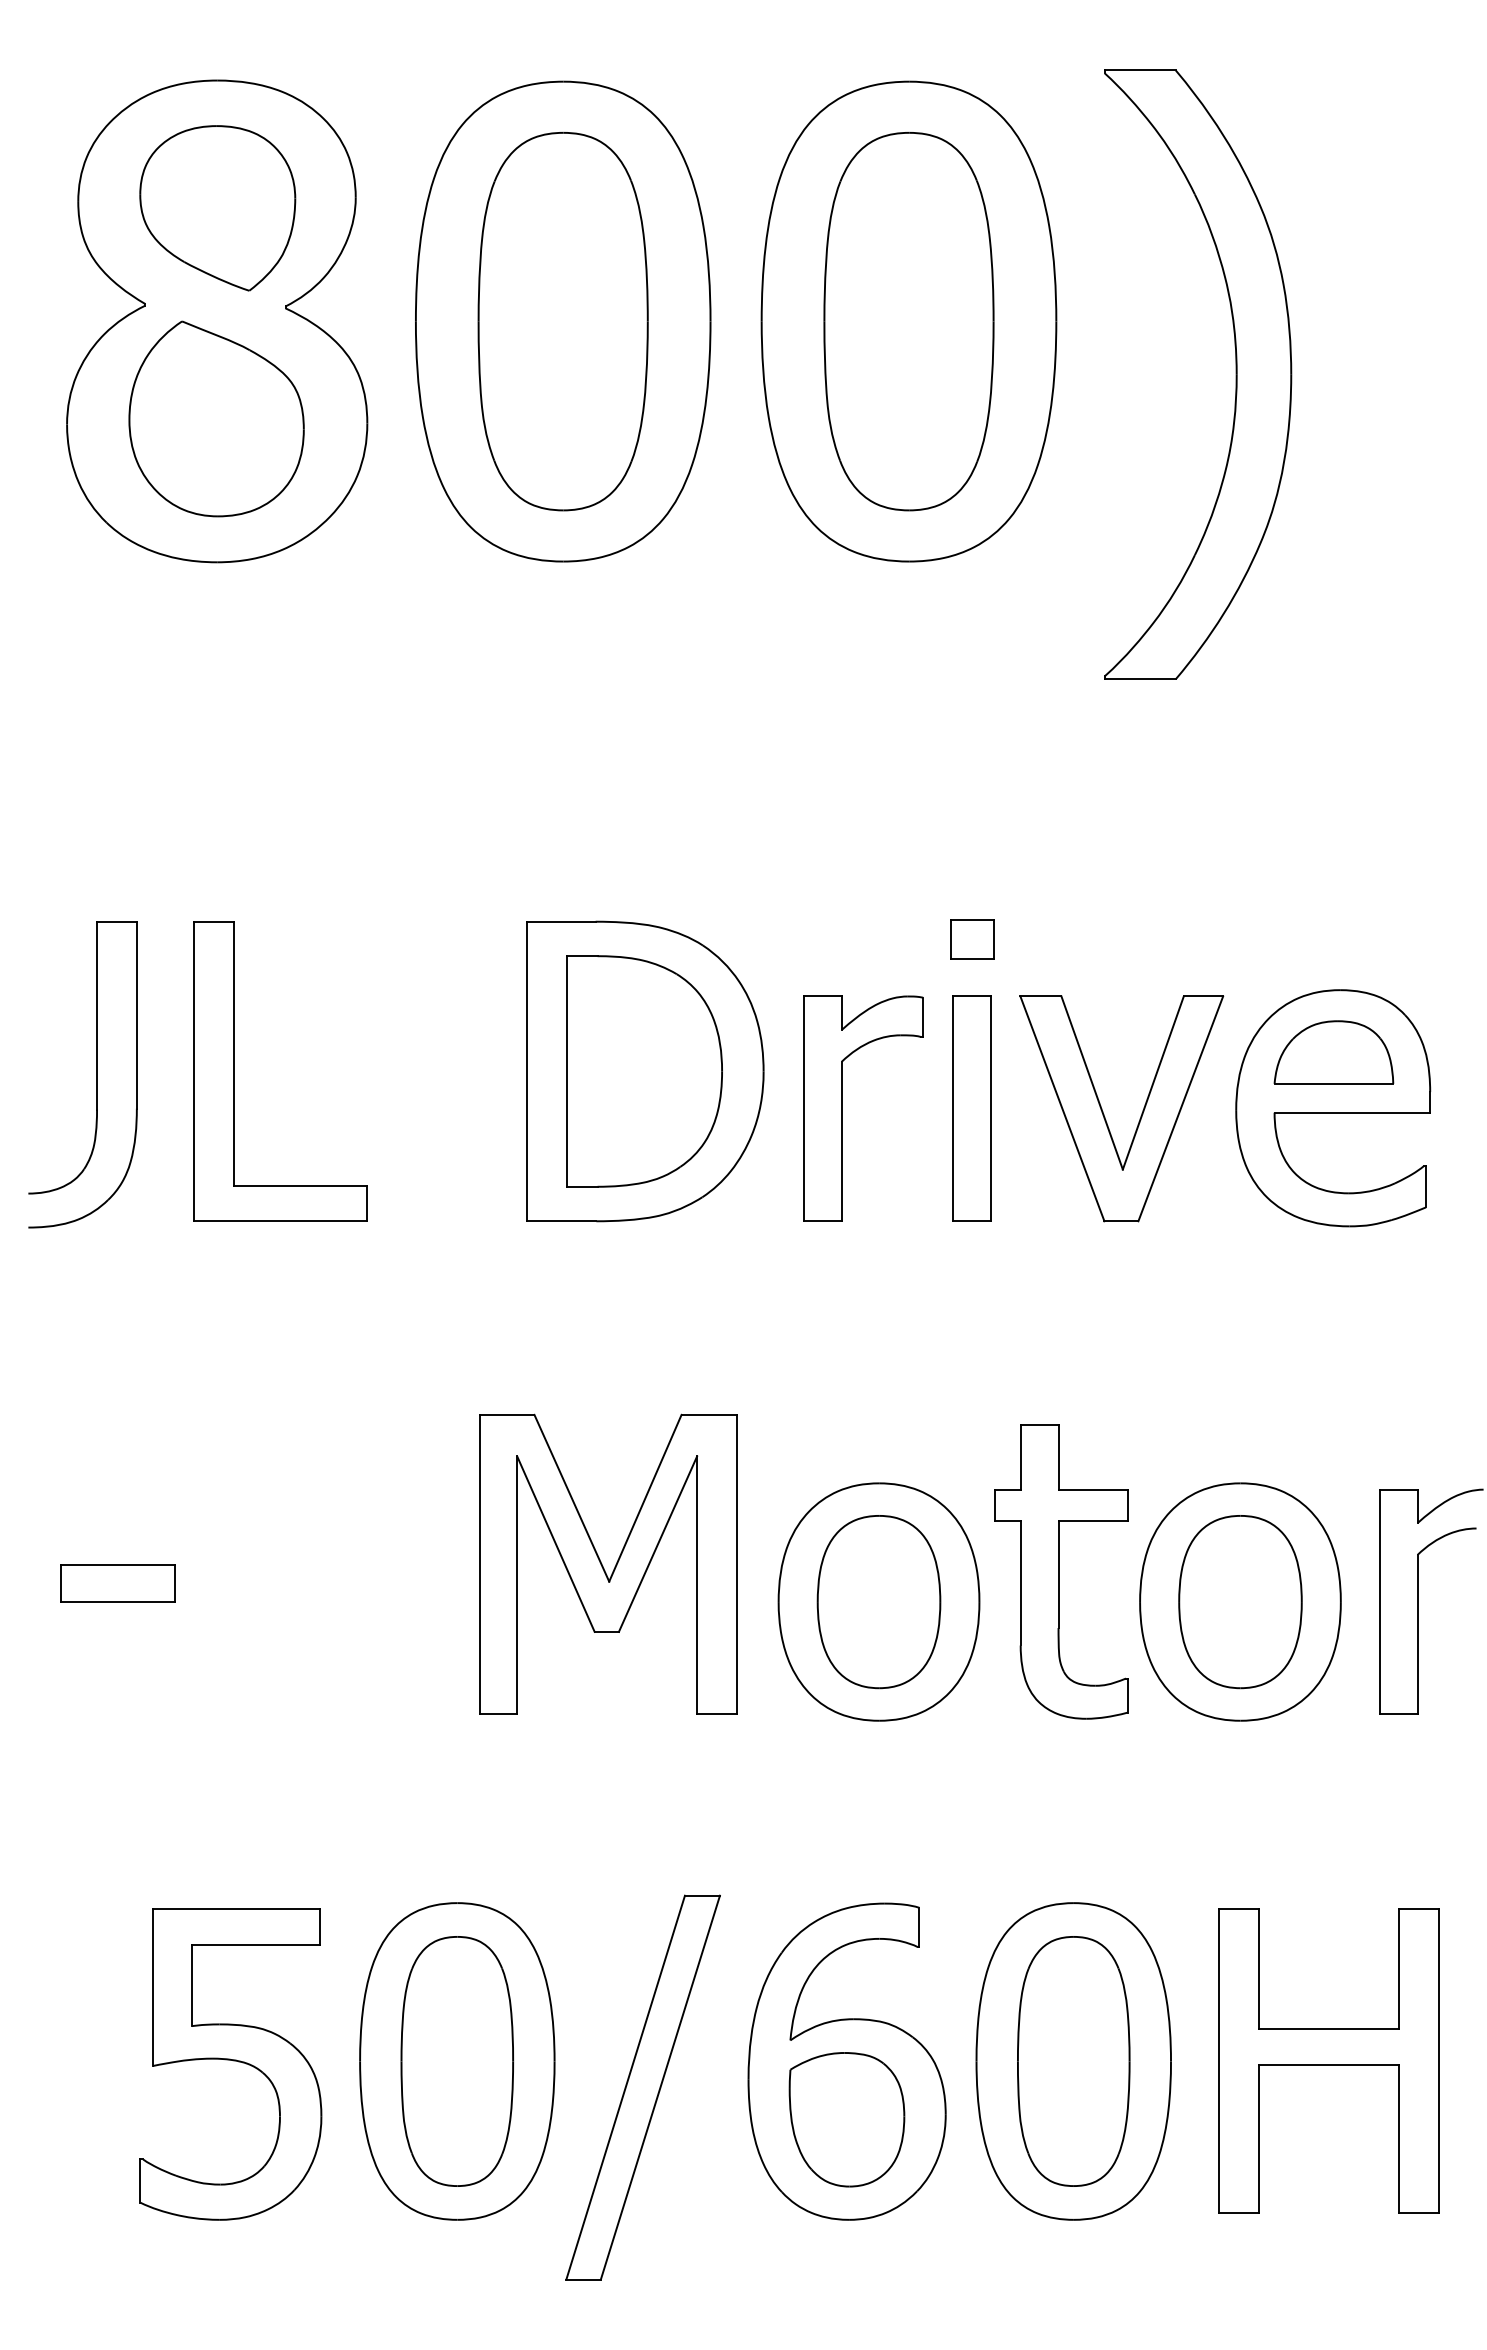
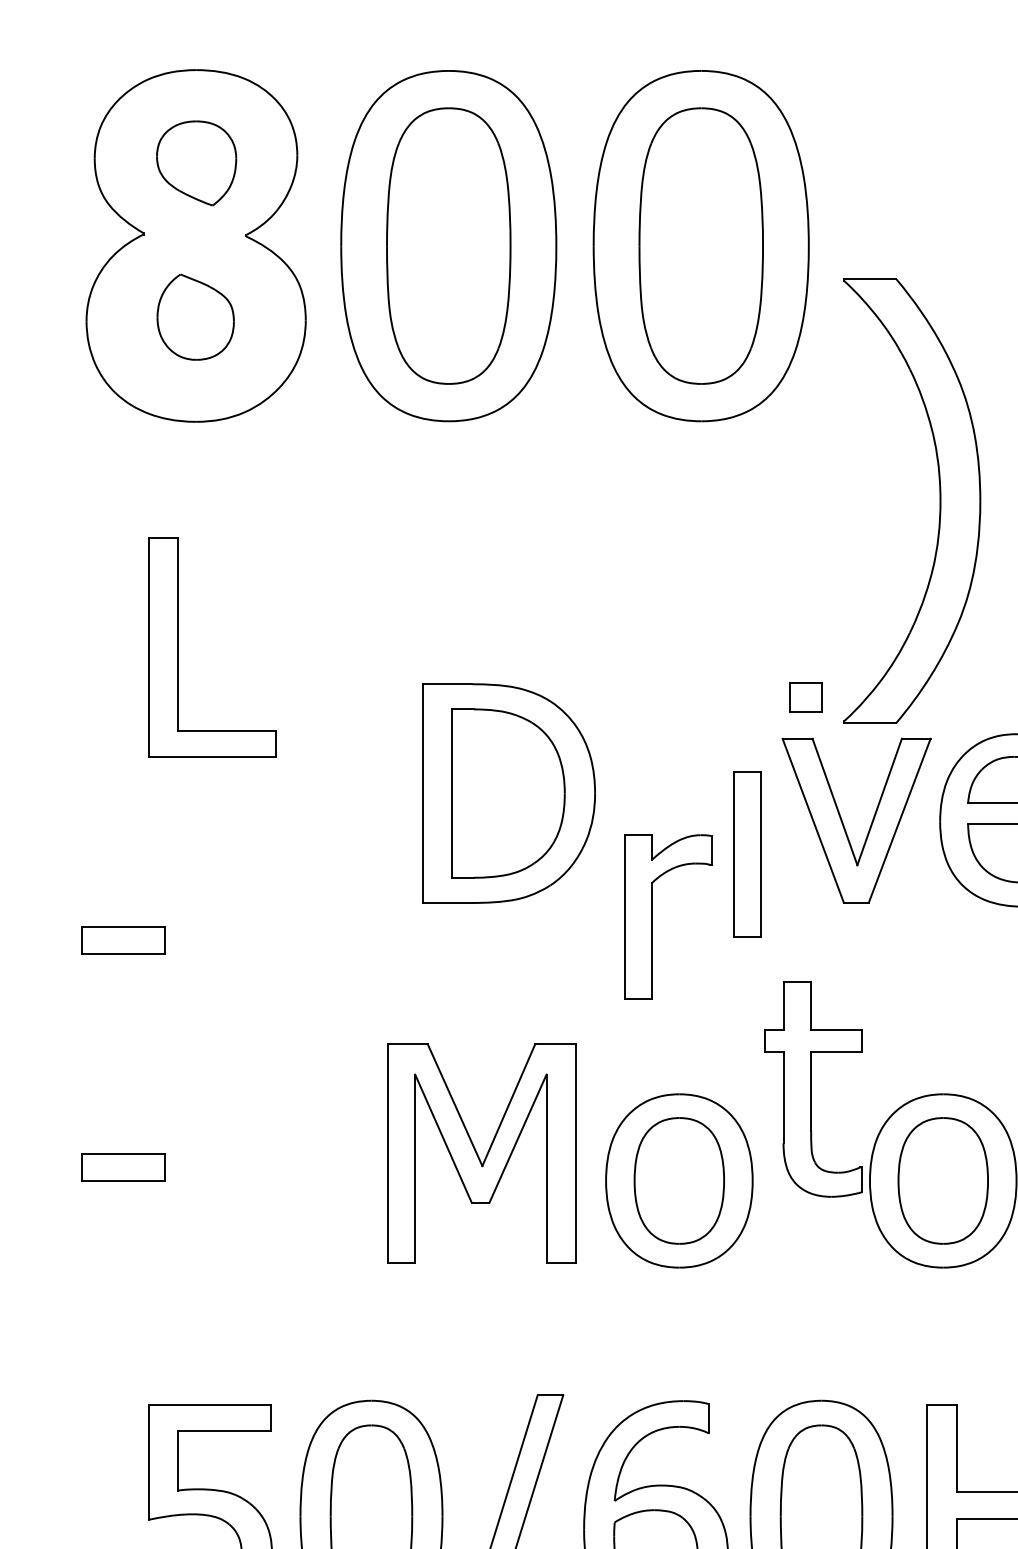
part: (217, 208) -> (196, 163), size x0.7
part: (1235, 374) -> (939, 500), moved
part: (216, 418) -> (195, 316), size x0.6
part: (972, 939) -> (806, 697), moved
part: (234, 1071) -> (178, 647), moved
part: (96, 1074) -> (108, 795), removed
part: (842, 1108) -> (652, 916), moved
part: (971, 1108) -> (746, 854), moved
part: (117, 1272) -> (123, 940), added
part: (1061, 1571) -> (813, 1089), moved

